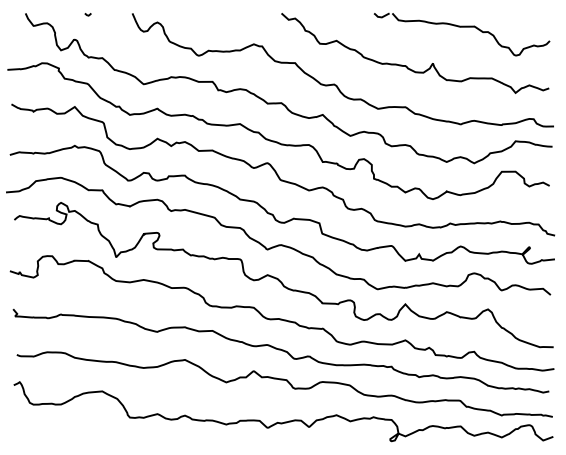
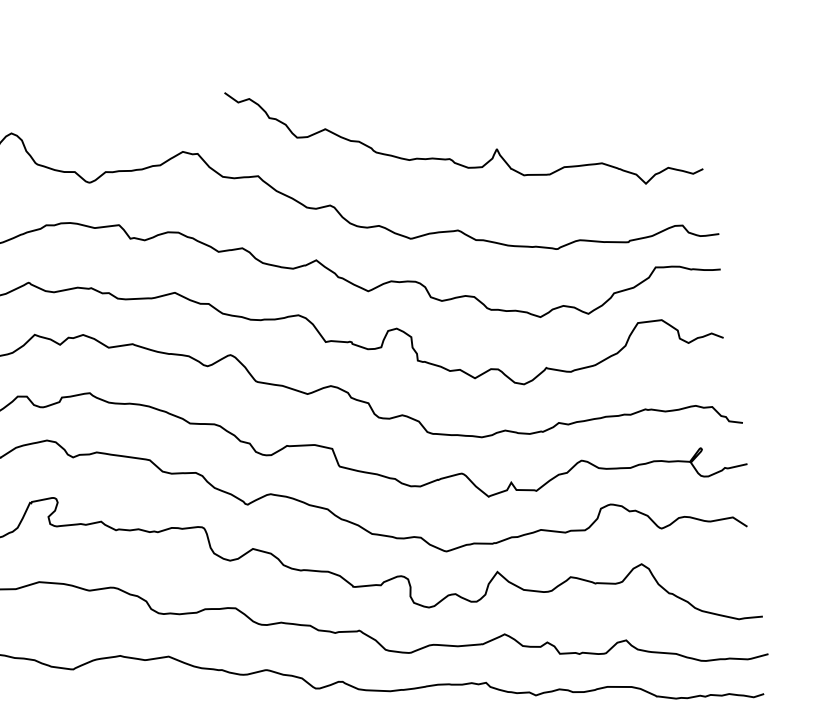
part: (461, 27) -> (539, 81), removed

